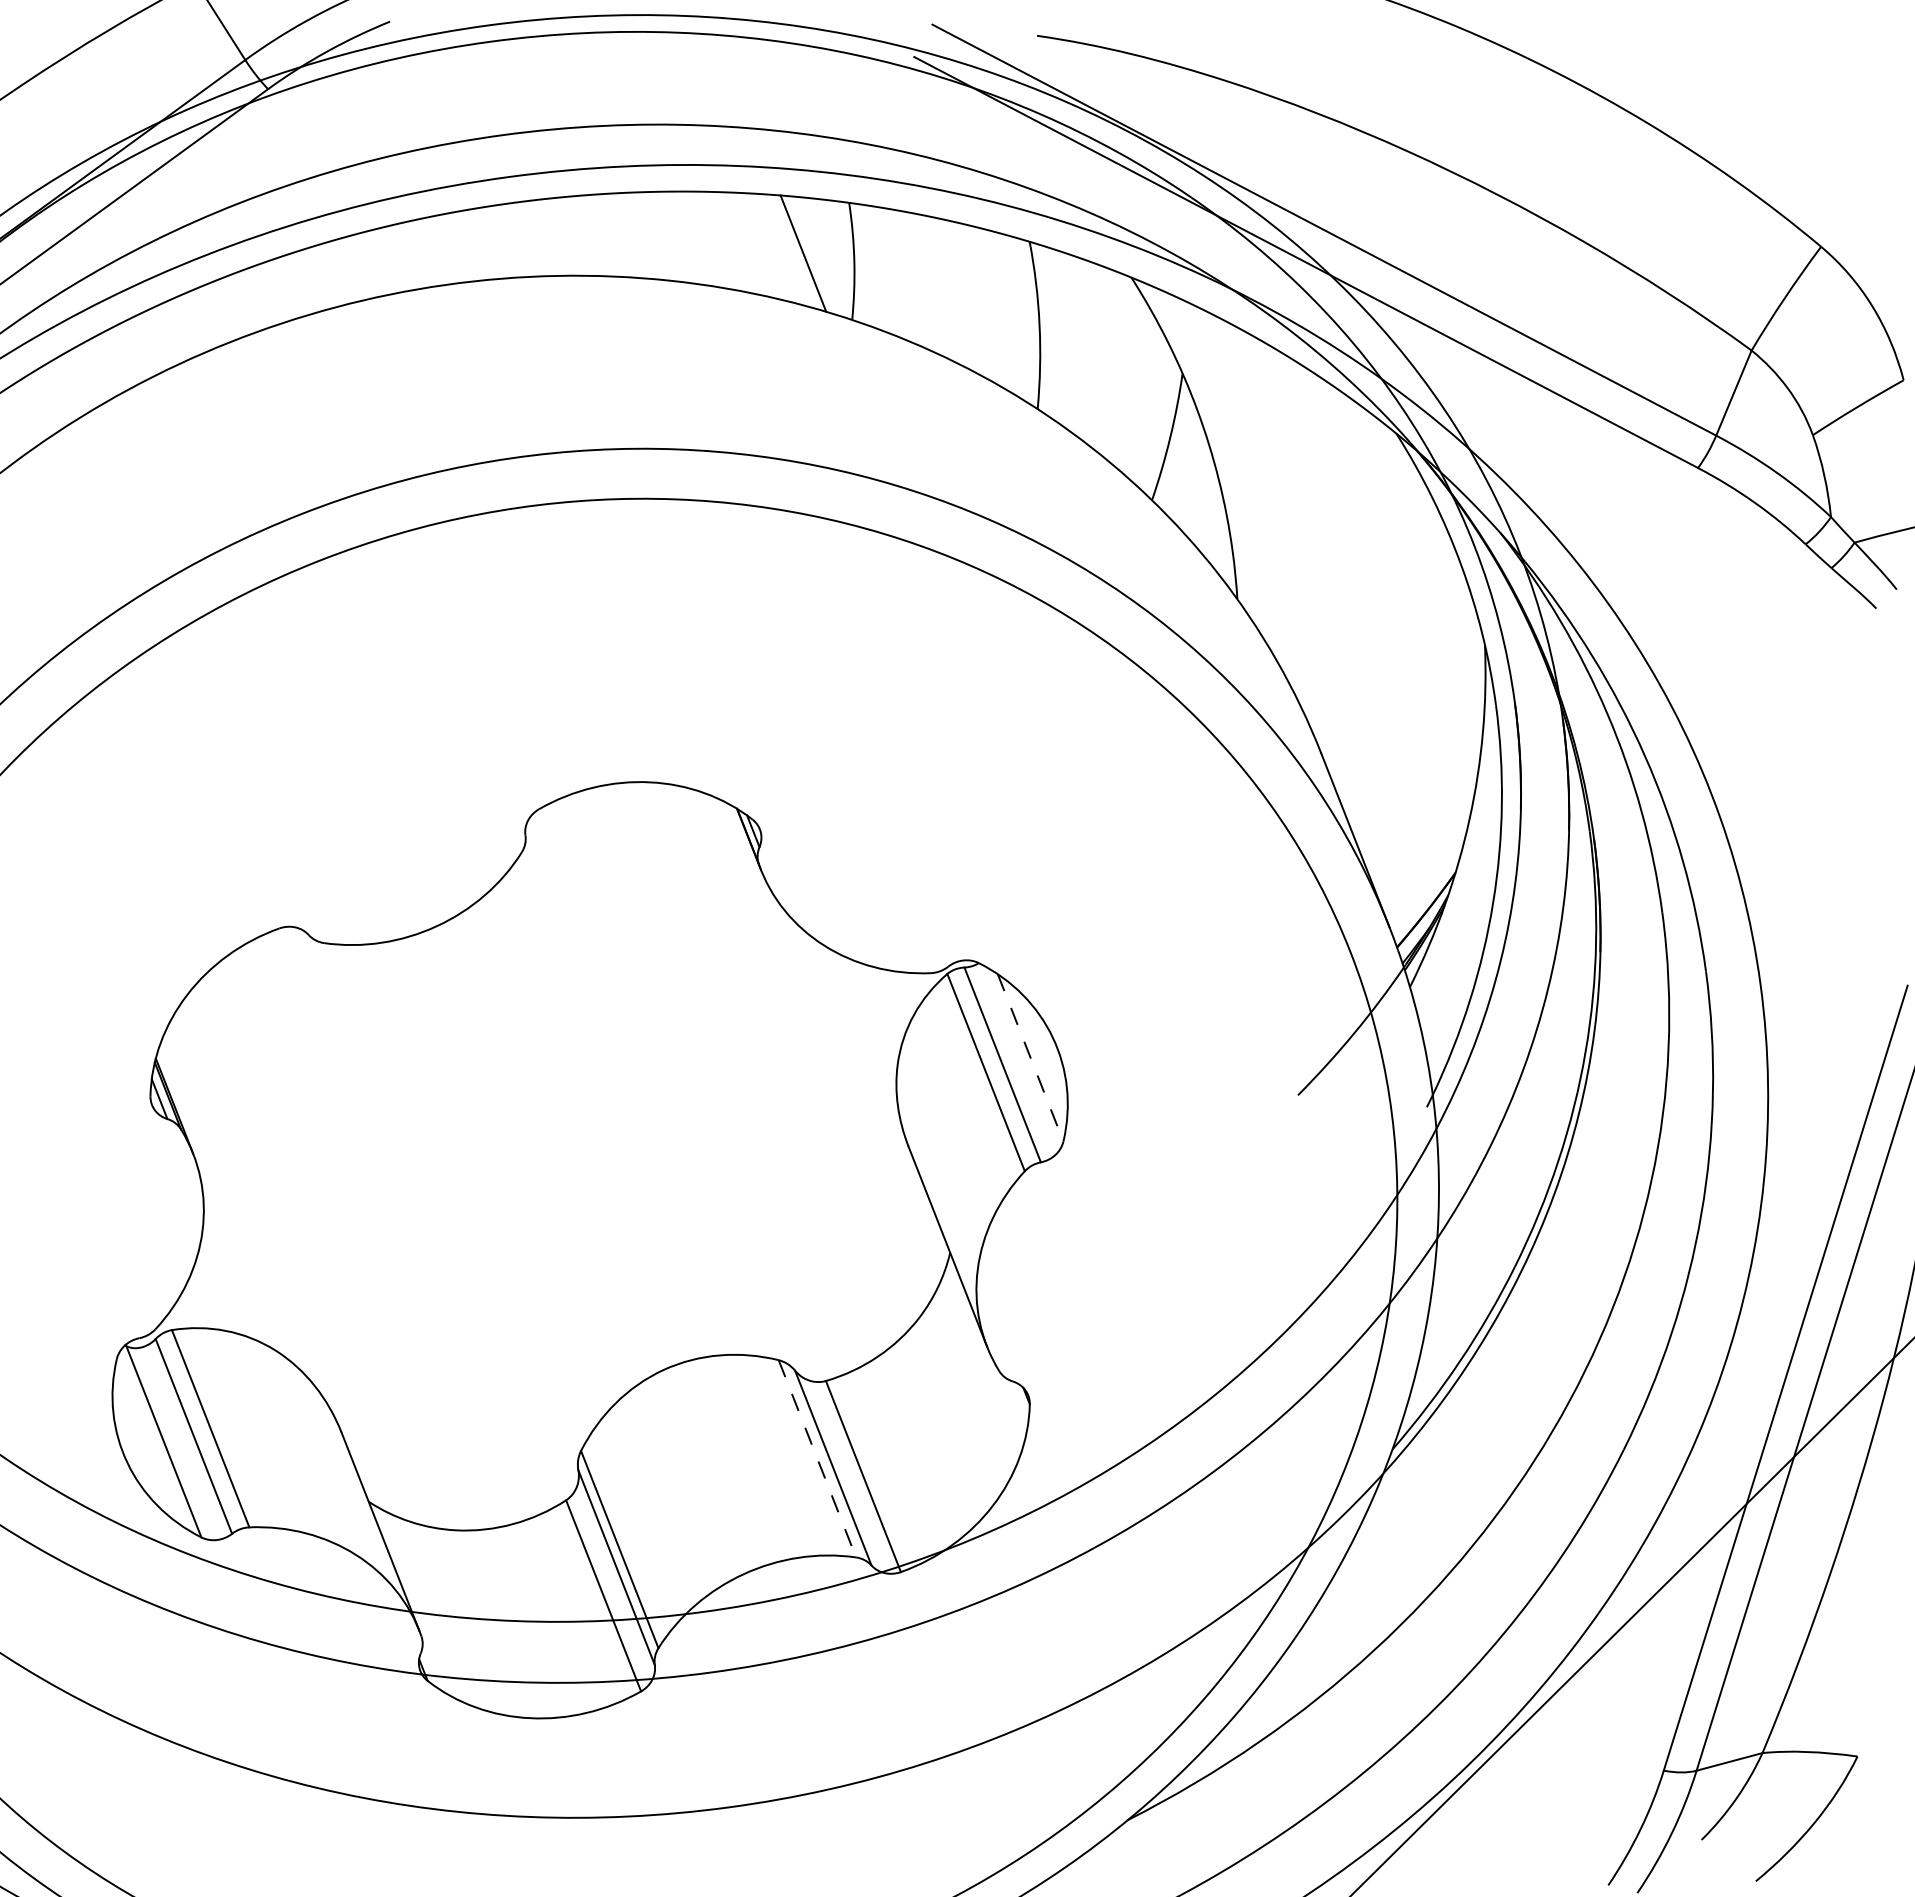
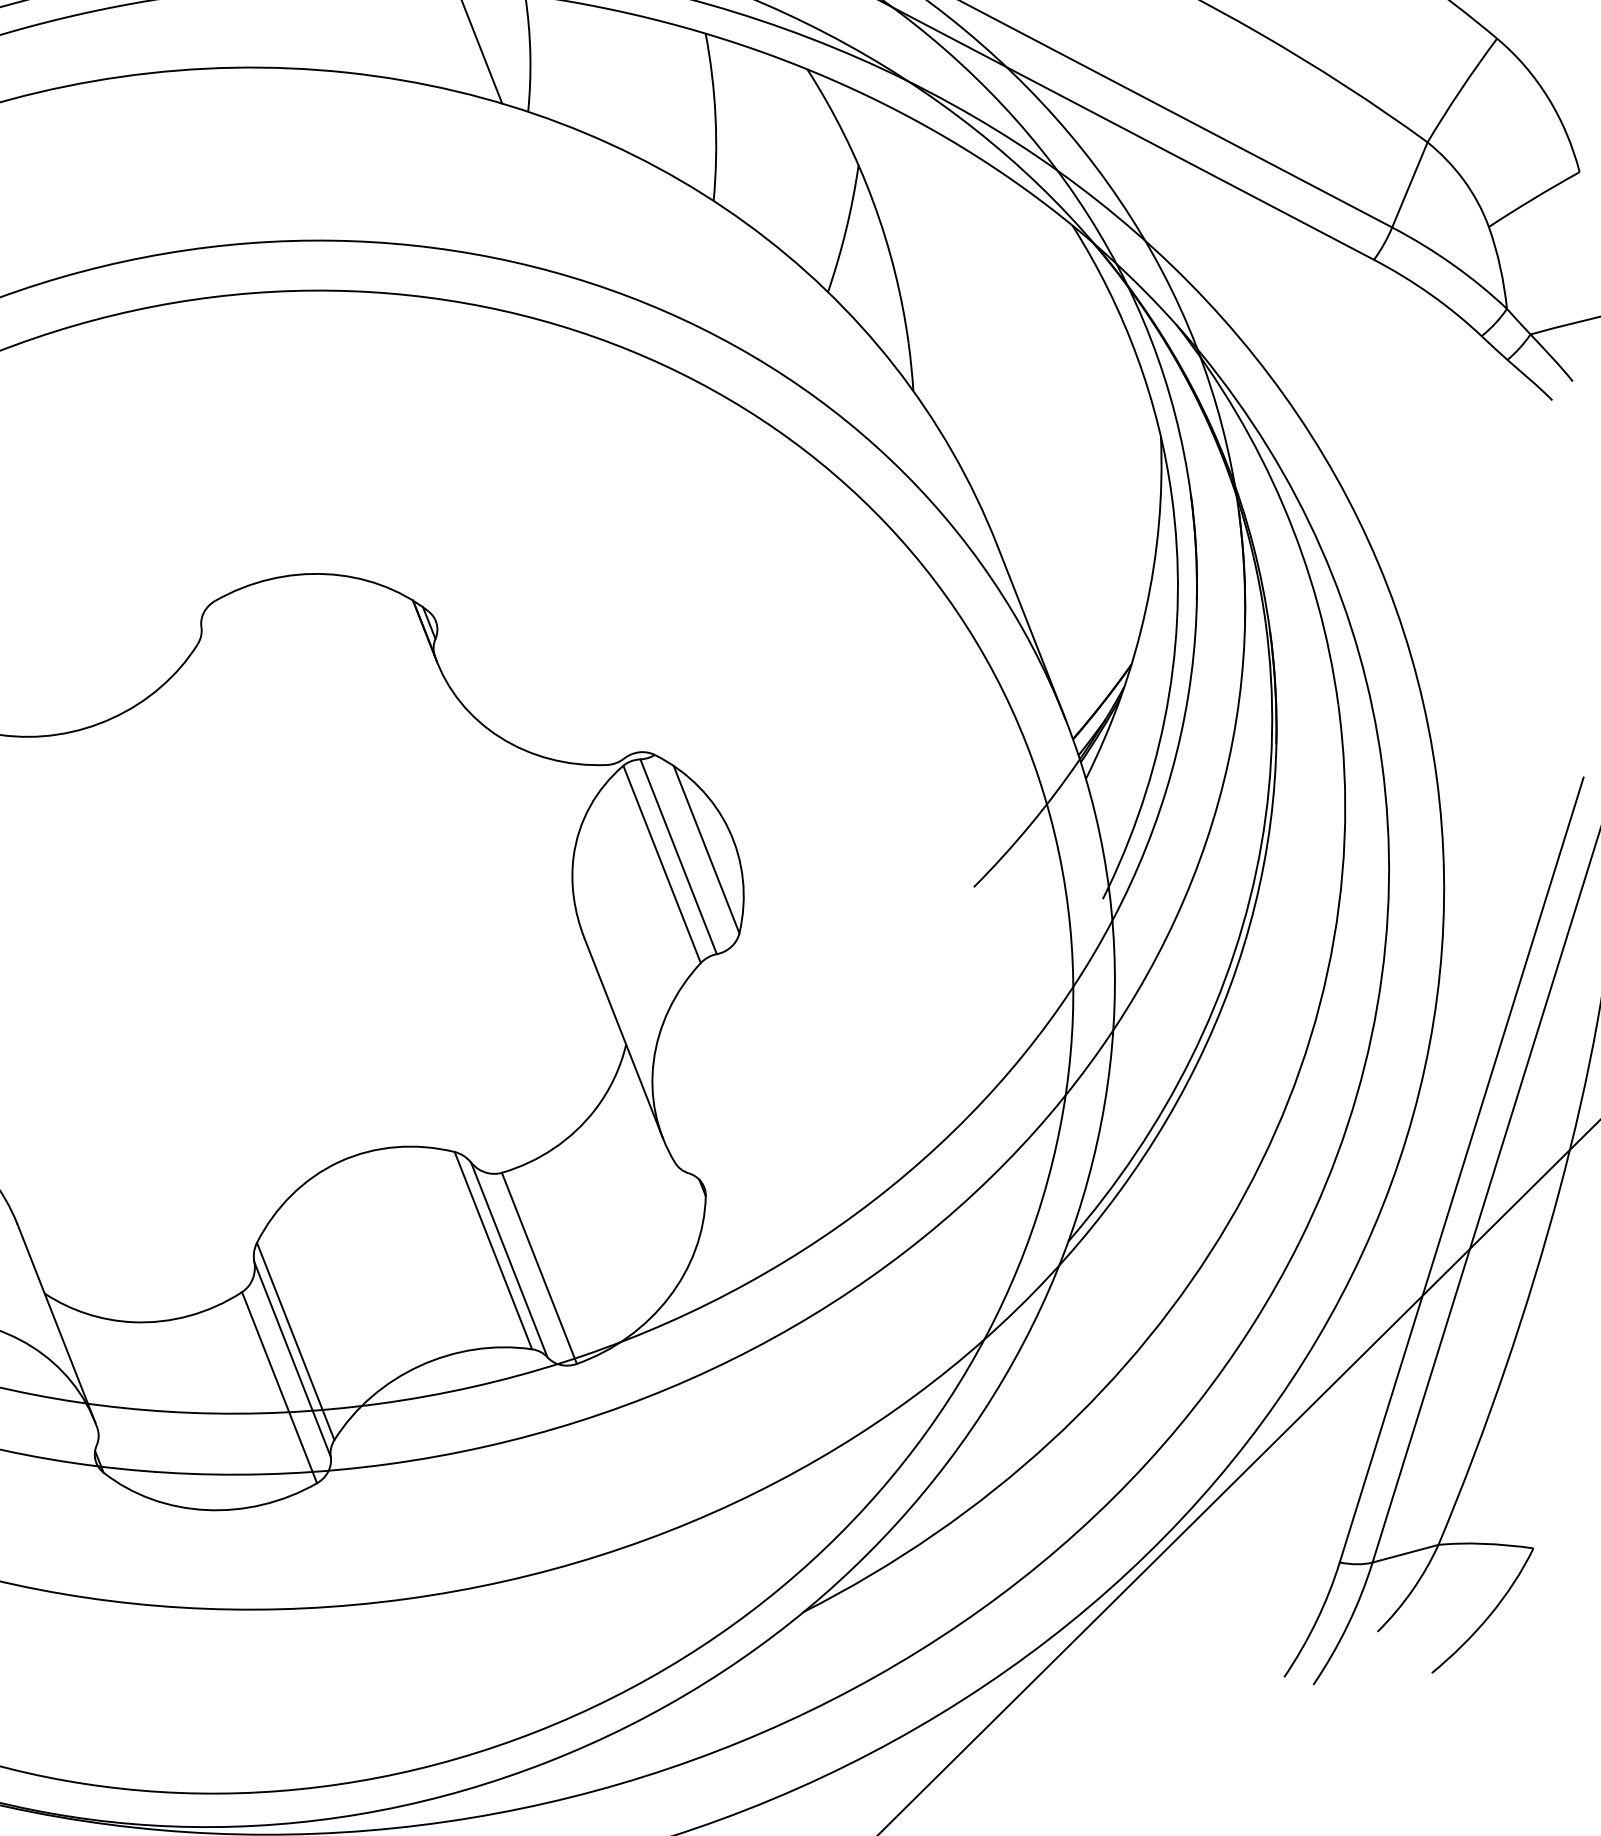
line: (1030, 1057) -> (706, 849), dashed -> solid
line: (817, 1458) -> (493, 1250), dashed -> solid

